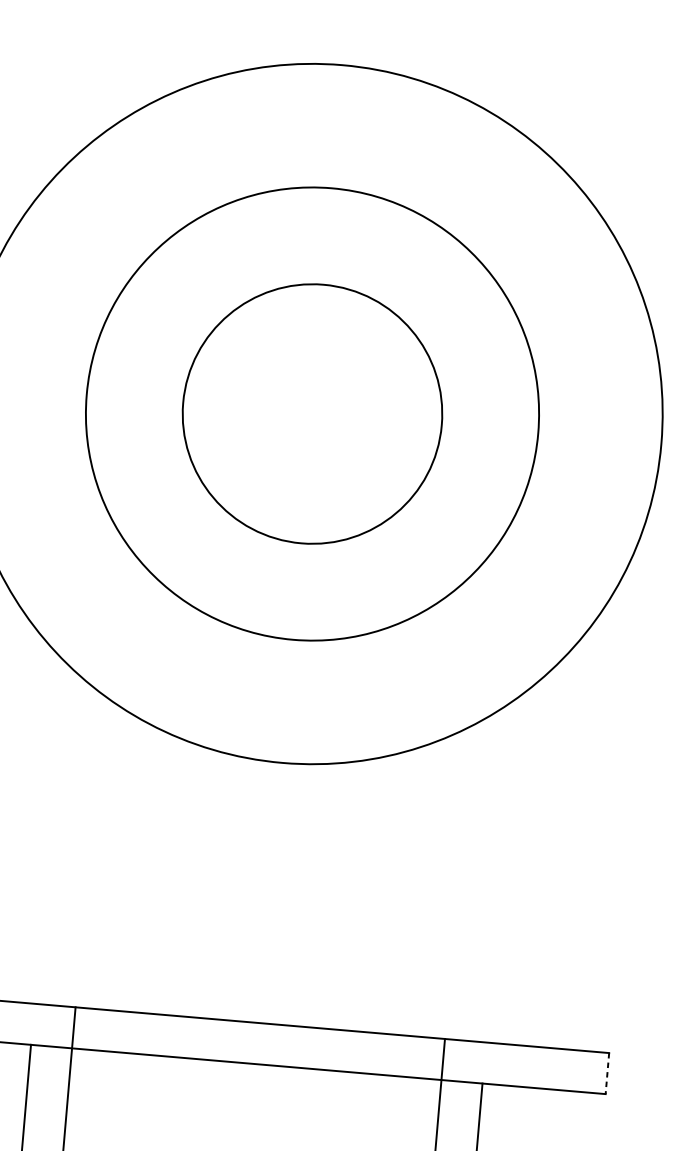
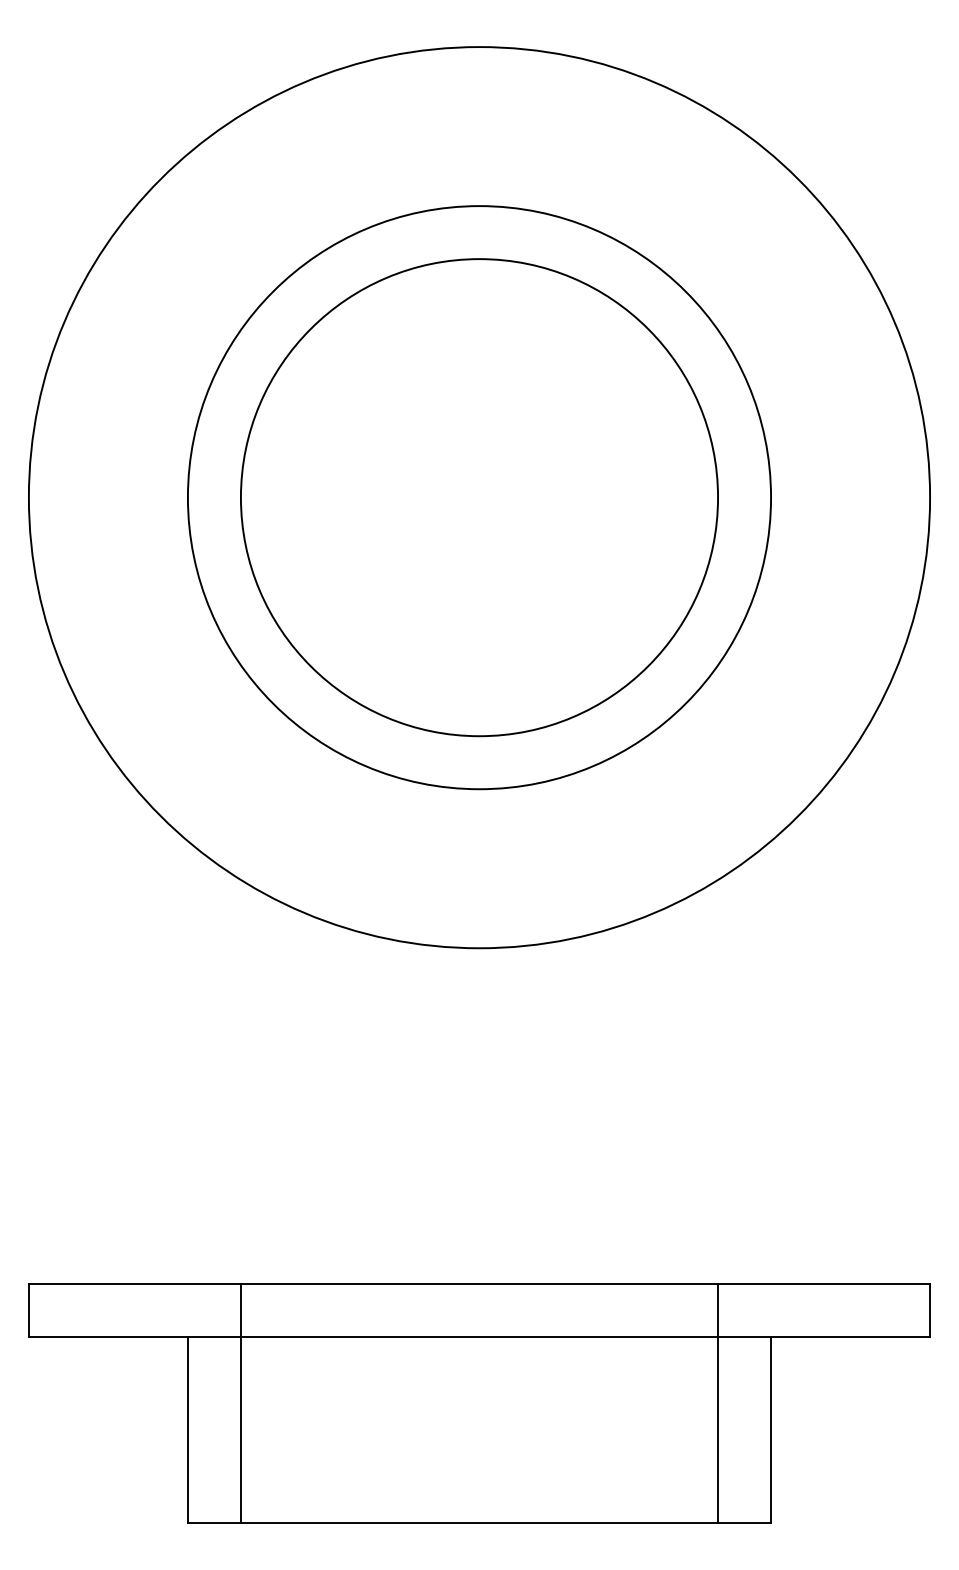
circle: (312, 413) -> (479, 497), size x1.43
line: (607, 1073) -> (930, 1310), dashed -> solid

